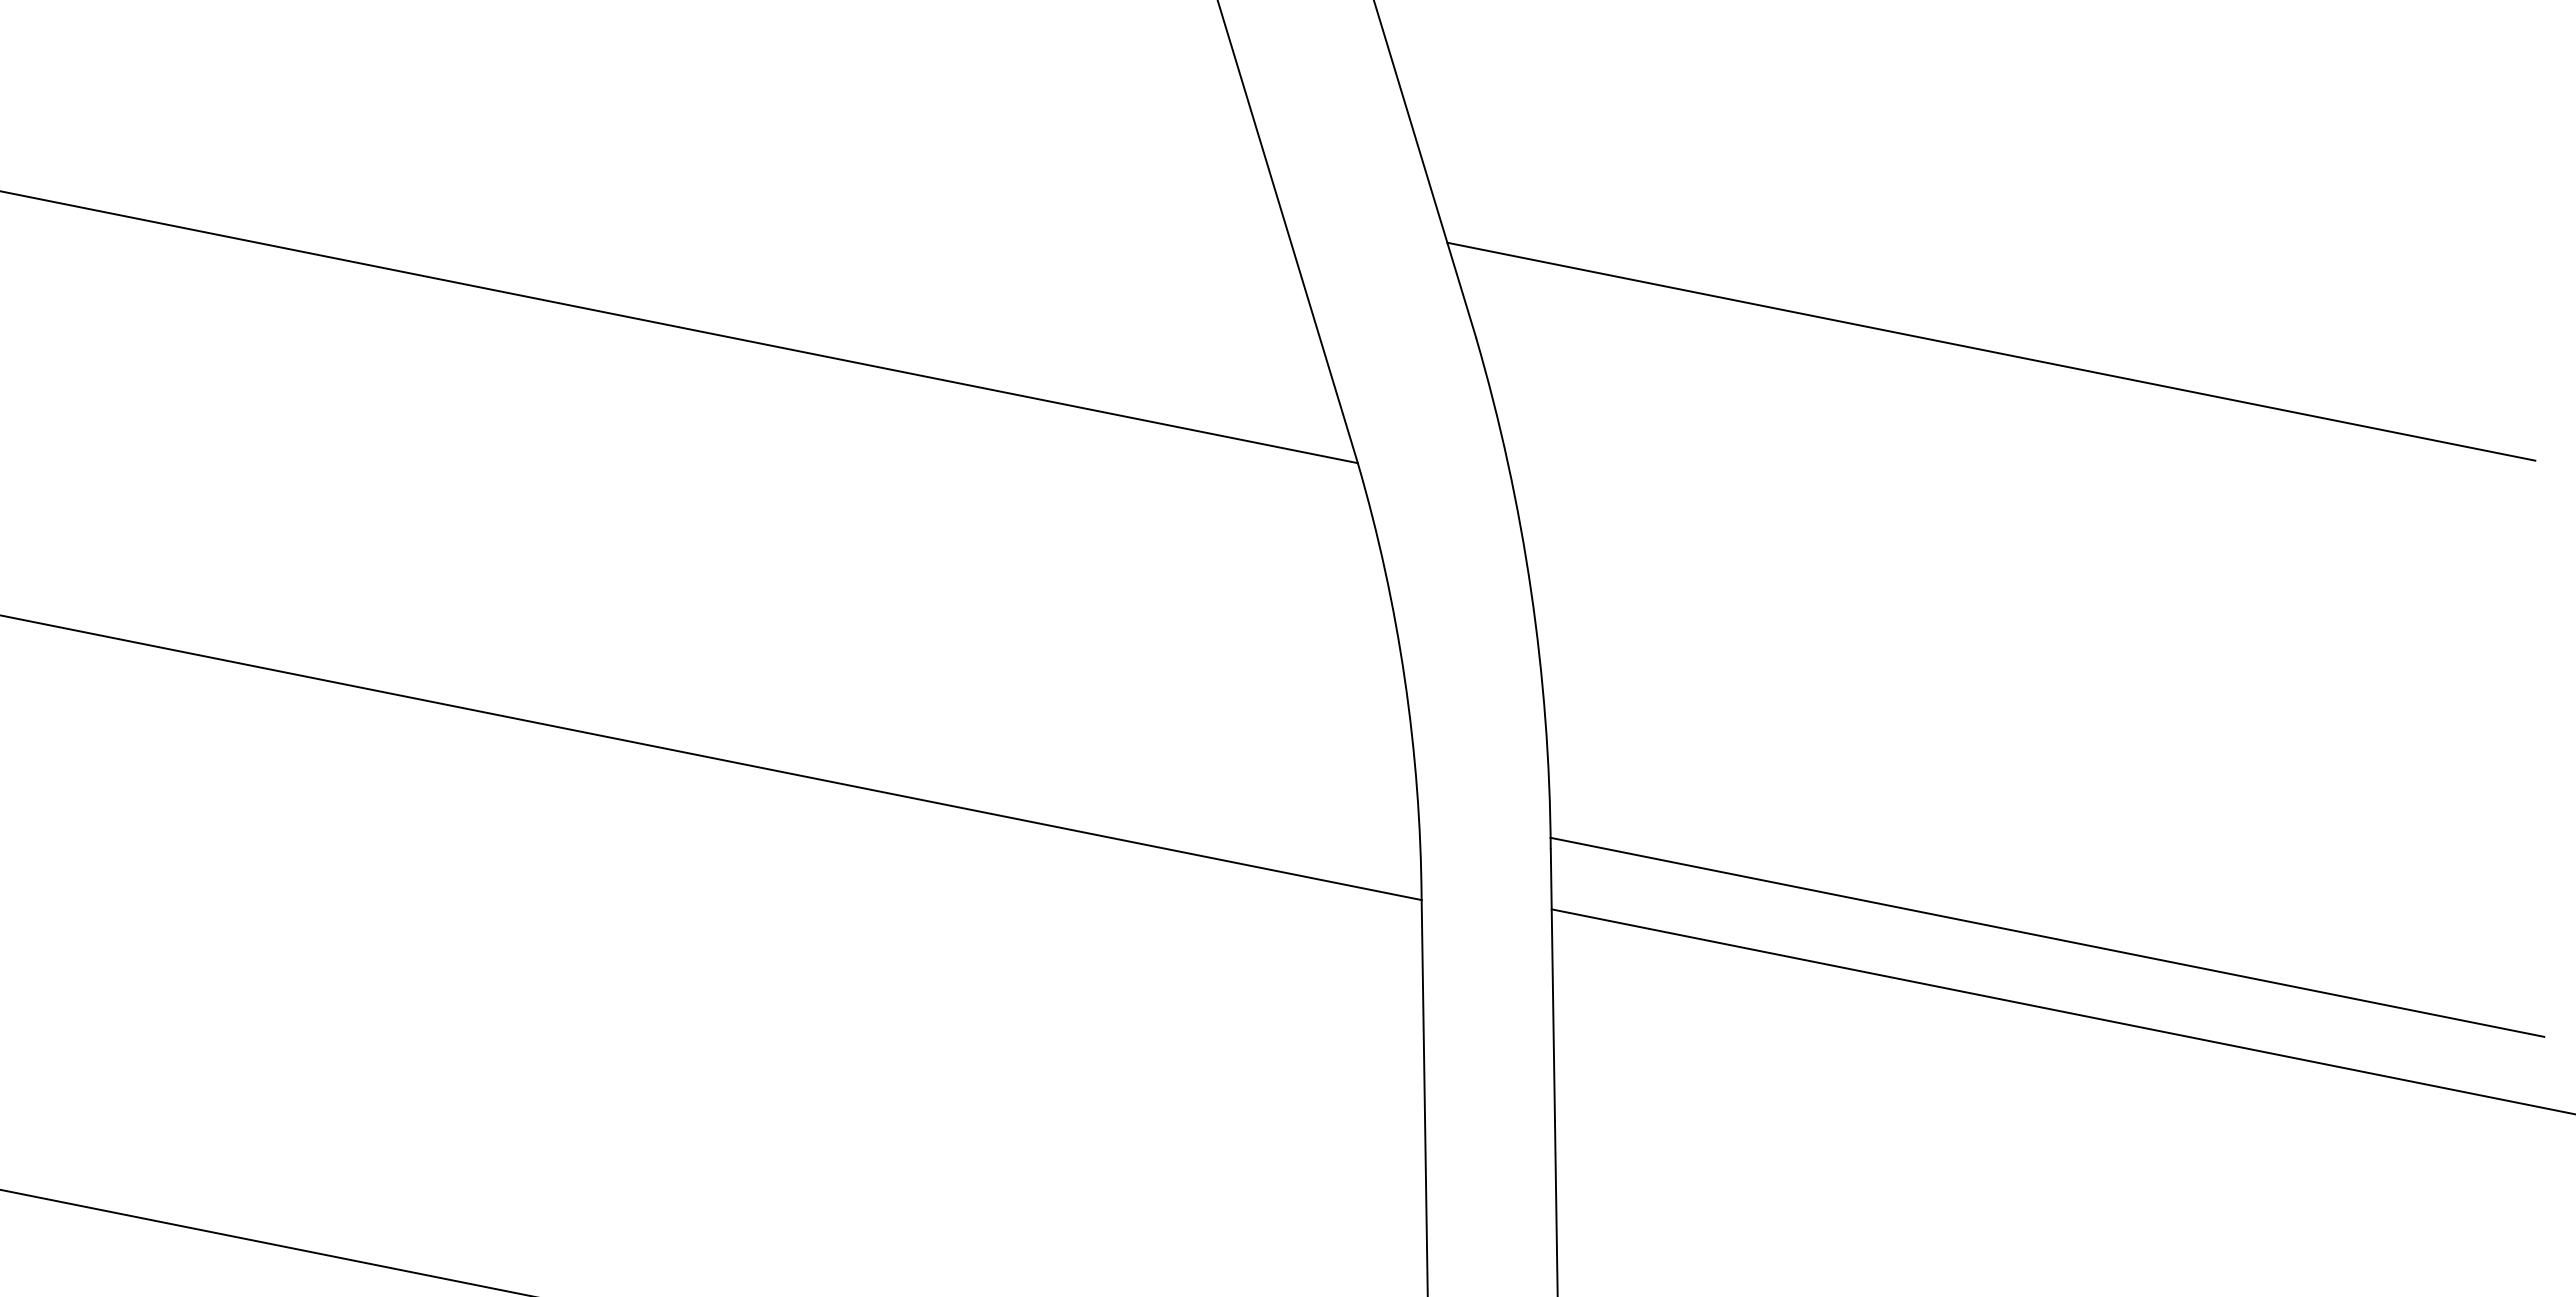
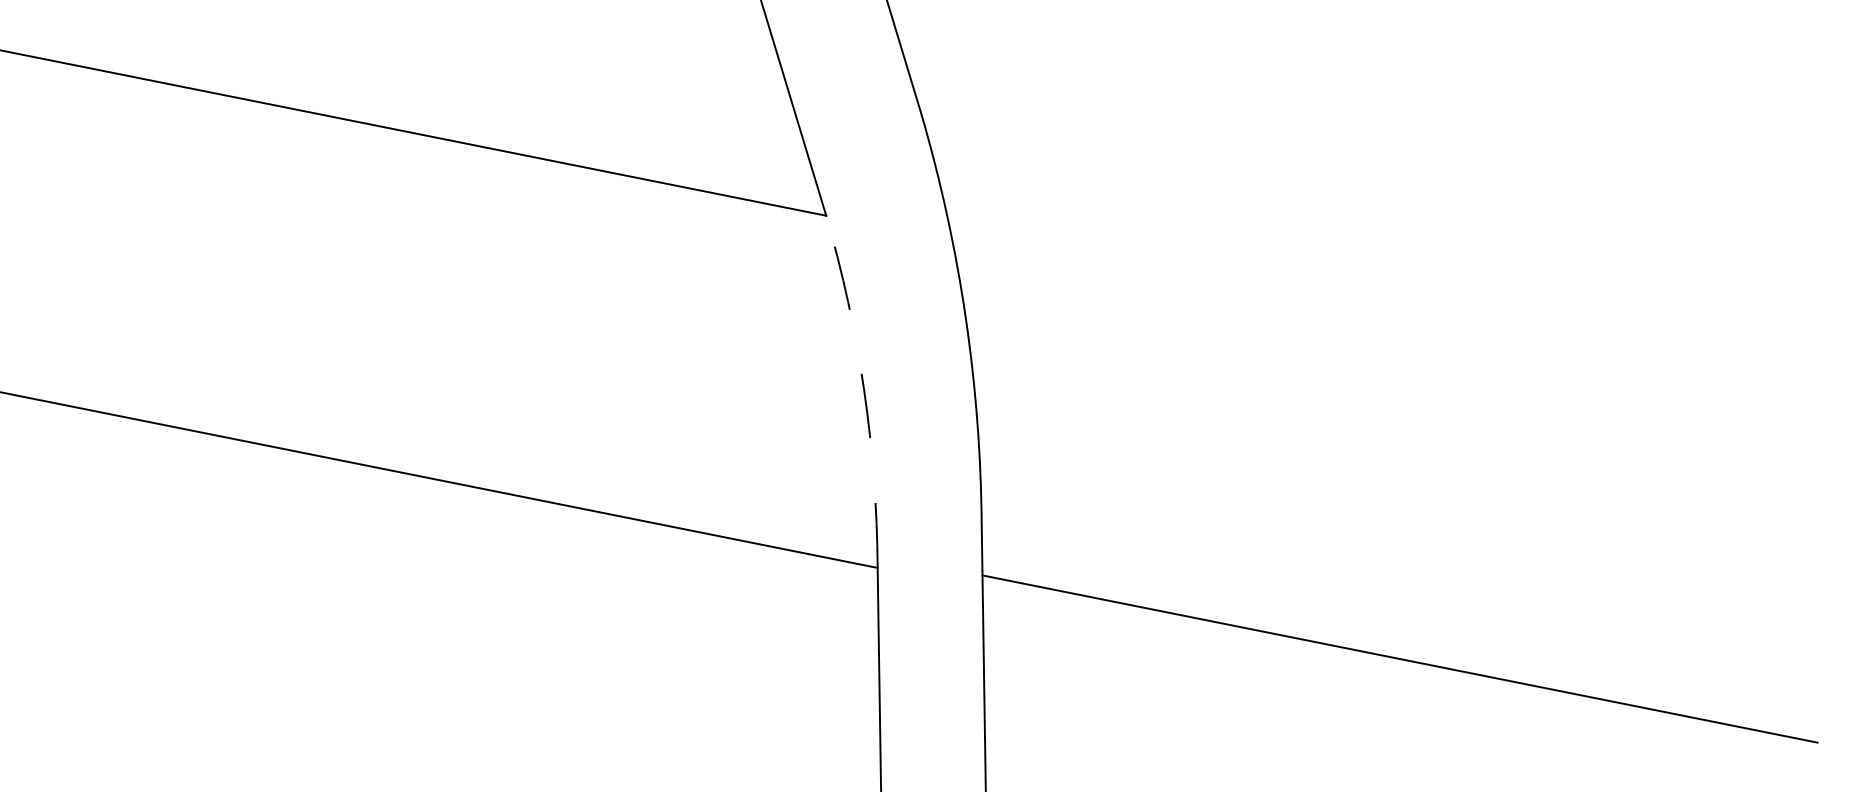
line: (1991, 351) -> (1337, 125), removed
arc: (1404, 679) -> (863, 390), solid -> dashed
line: (2047, 936) -> (1382, 597), removed

